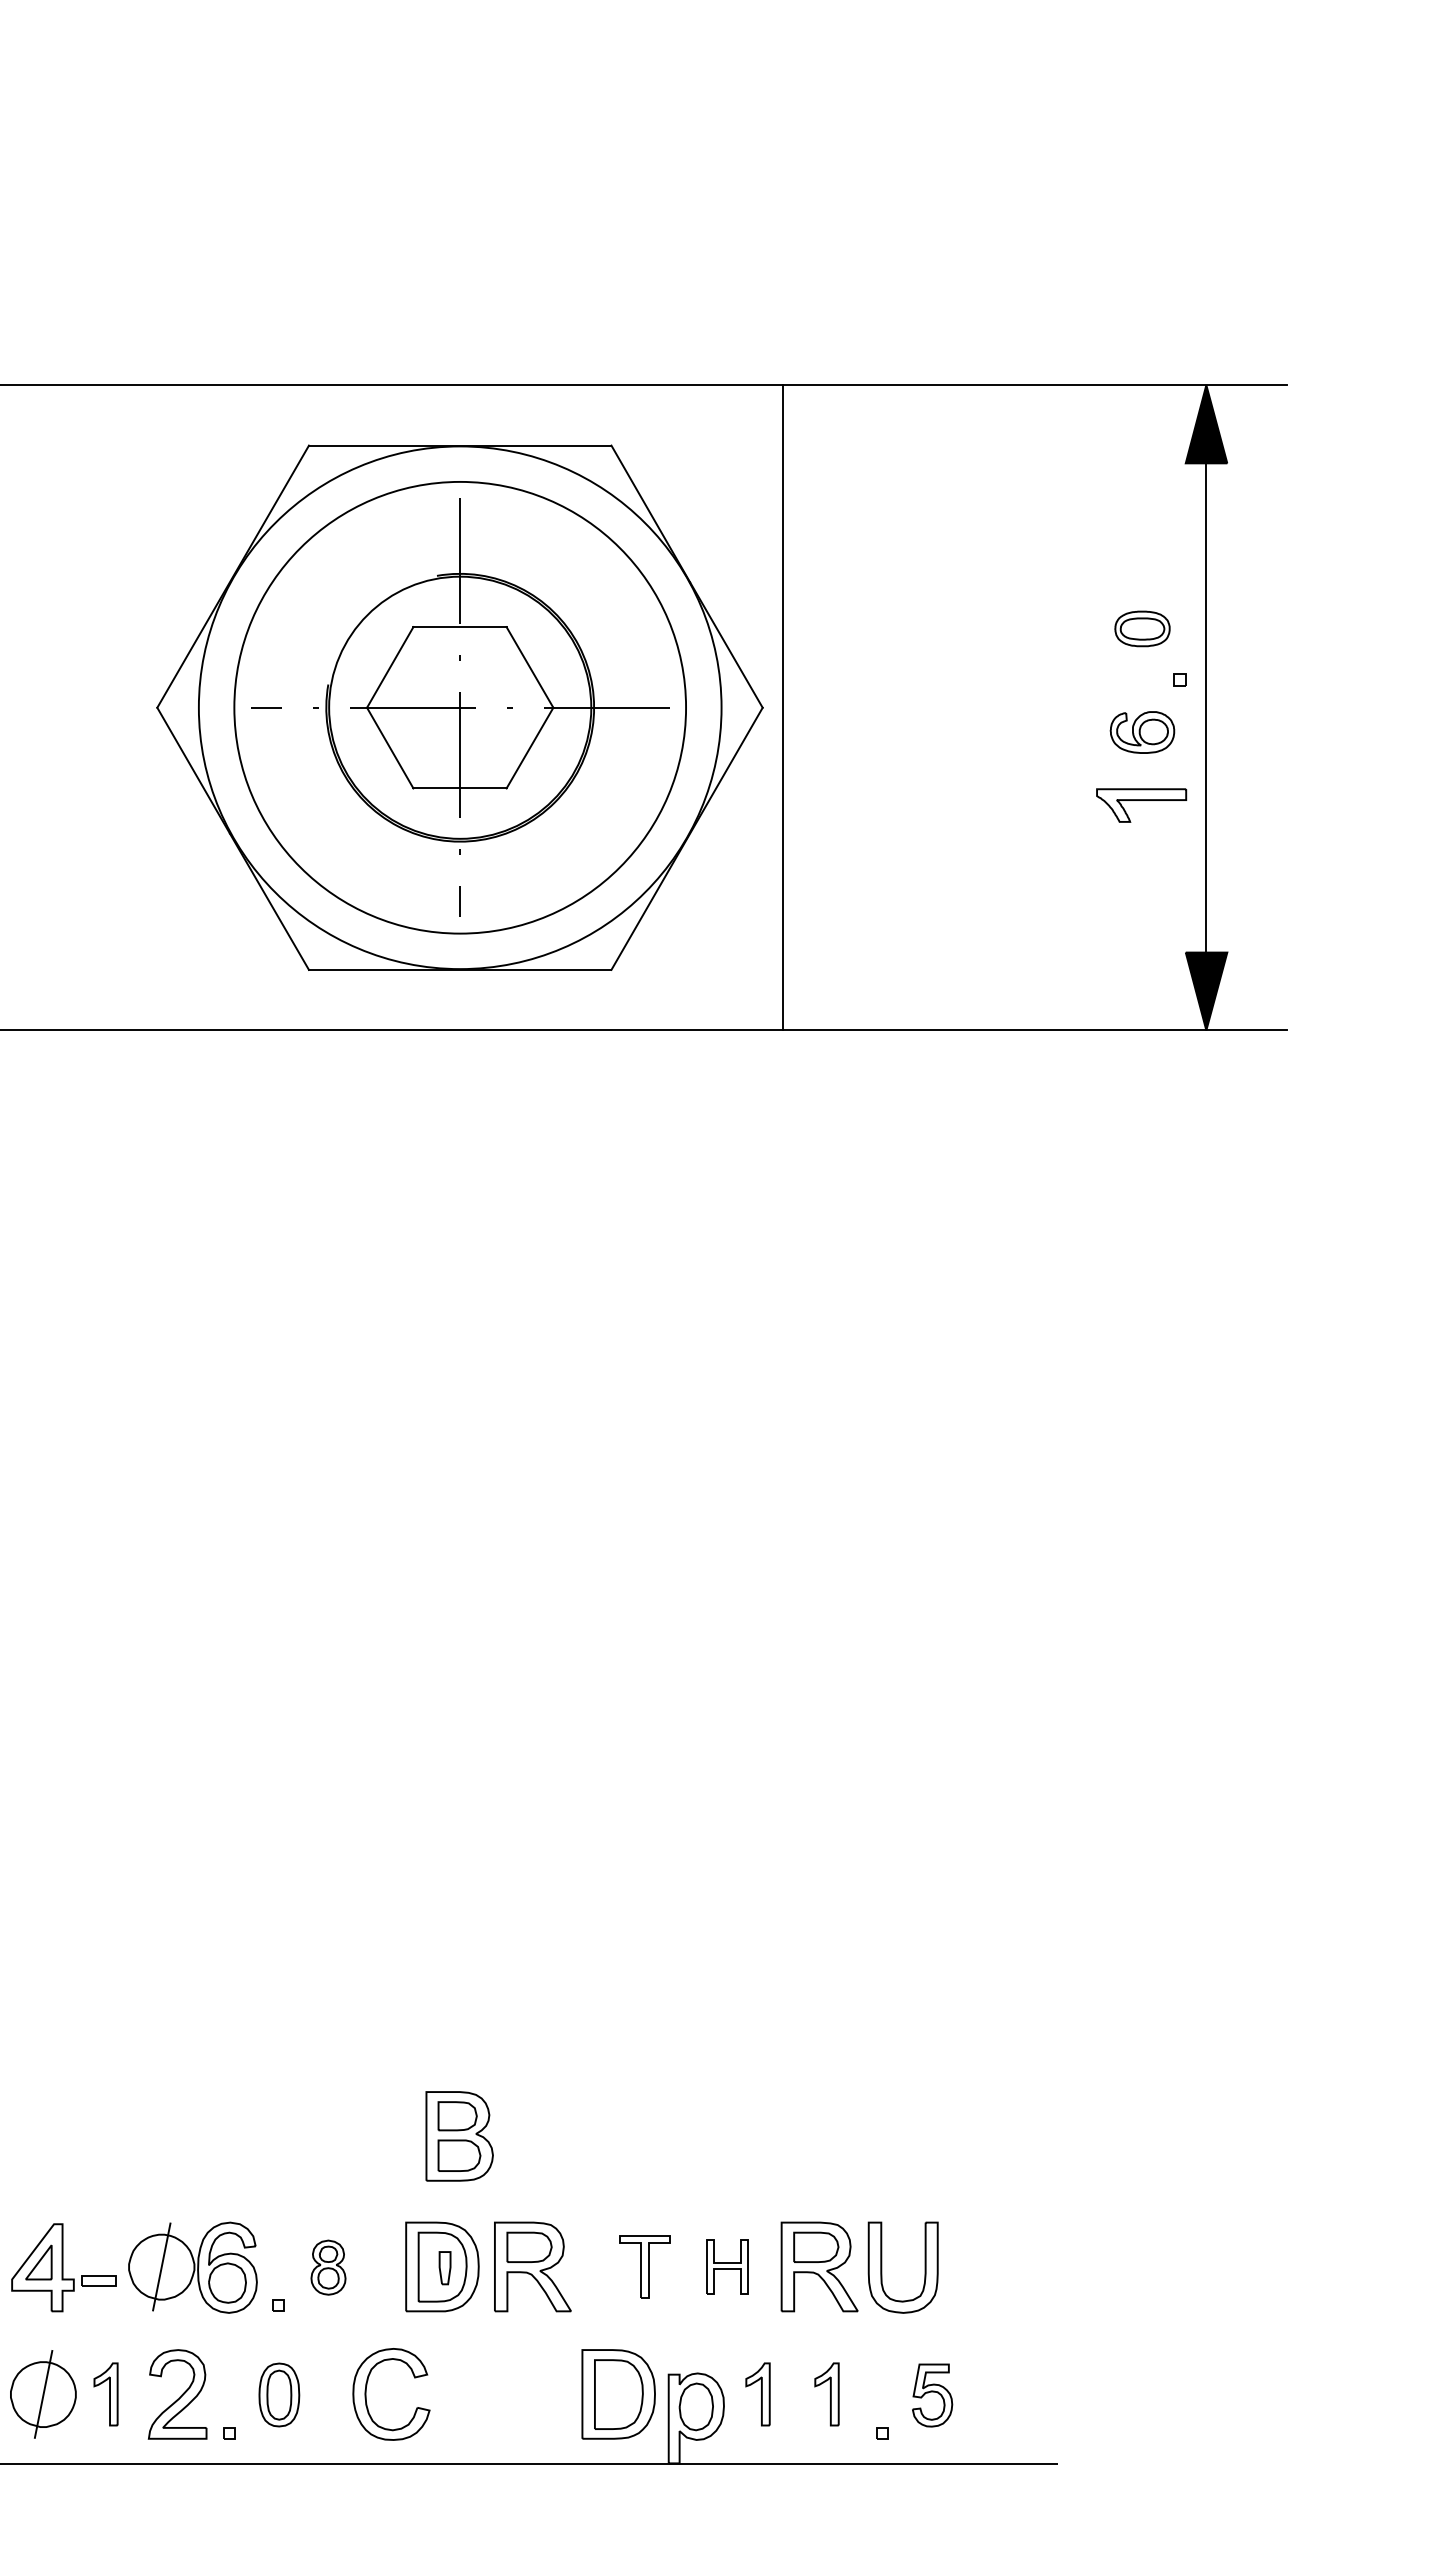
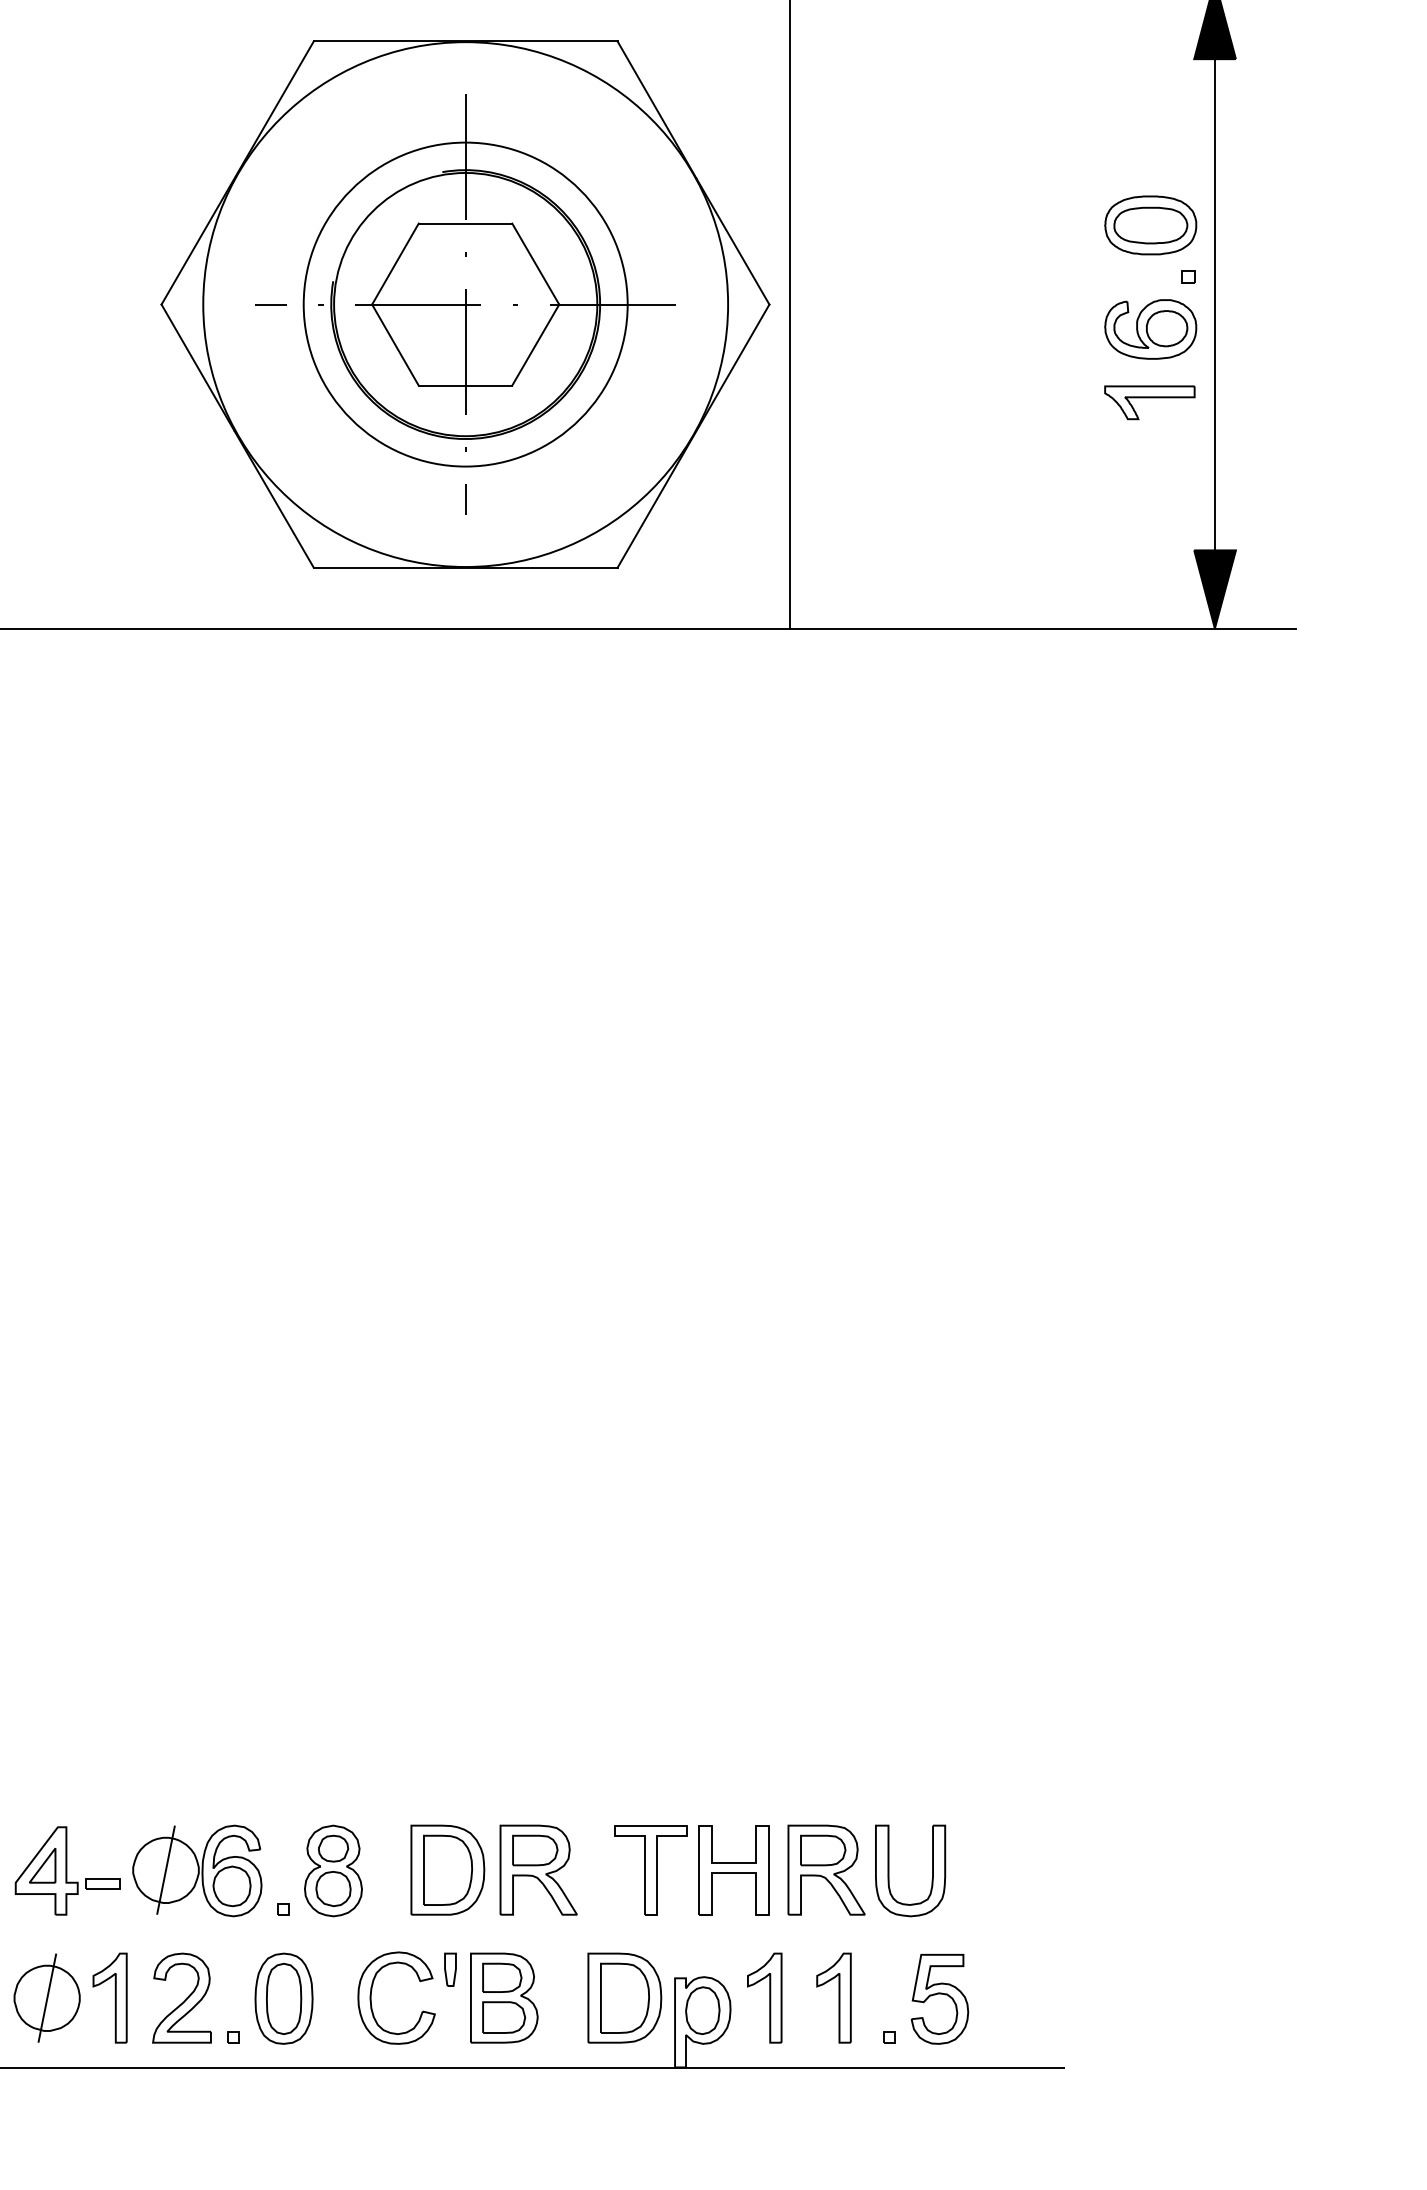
part: (1142, 628) -> (1150, 224), size x1.67
circle: (459, 707) -> (464, 304), size x0.71
part: (1142, 732) -> (1150, 329), size x1.43
part: (459, 2136) -> (504, 1998), moved
part: (644, 2266) -> (650, 1869), size x1.43
part: (727, 2266) -> (734, 1869), size x1.67
part: (328, 2267) -> (333, 1870), size x1.67
part: (444, 2268) -> (449, 1970), moved
part: (105, 2394) -> (109, 1998), size x1.43
part: (279, 2394) -> (284, 1998), size x1.43
part: (757, 2394) -> (764, 1998), size x1.43
part: (826, 2394) -> (833, 1998), size x1.43
part: (932, 2395) -> (939, 1999), size x1.43

